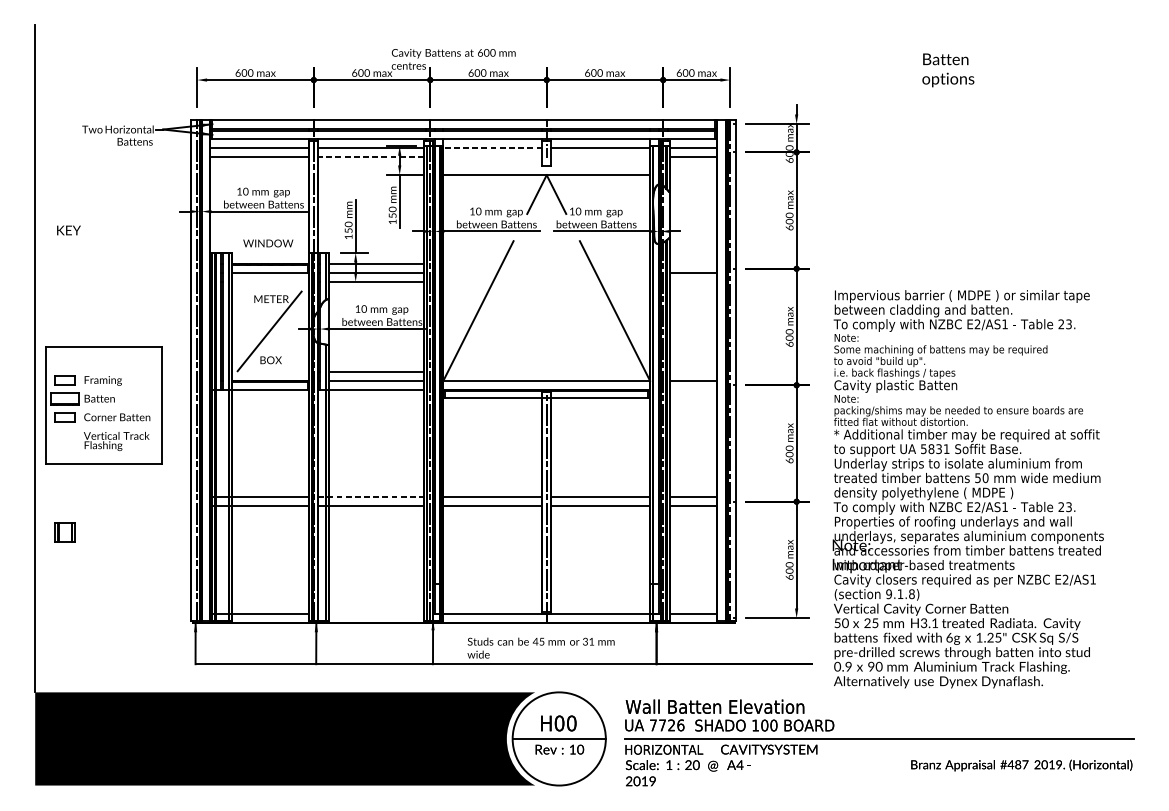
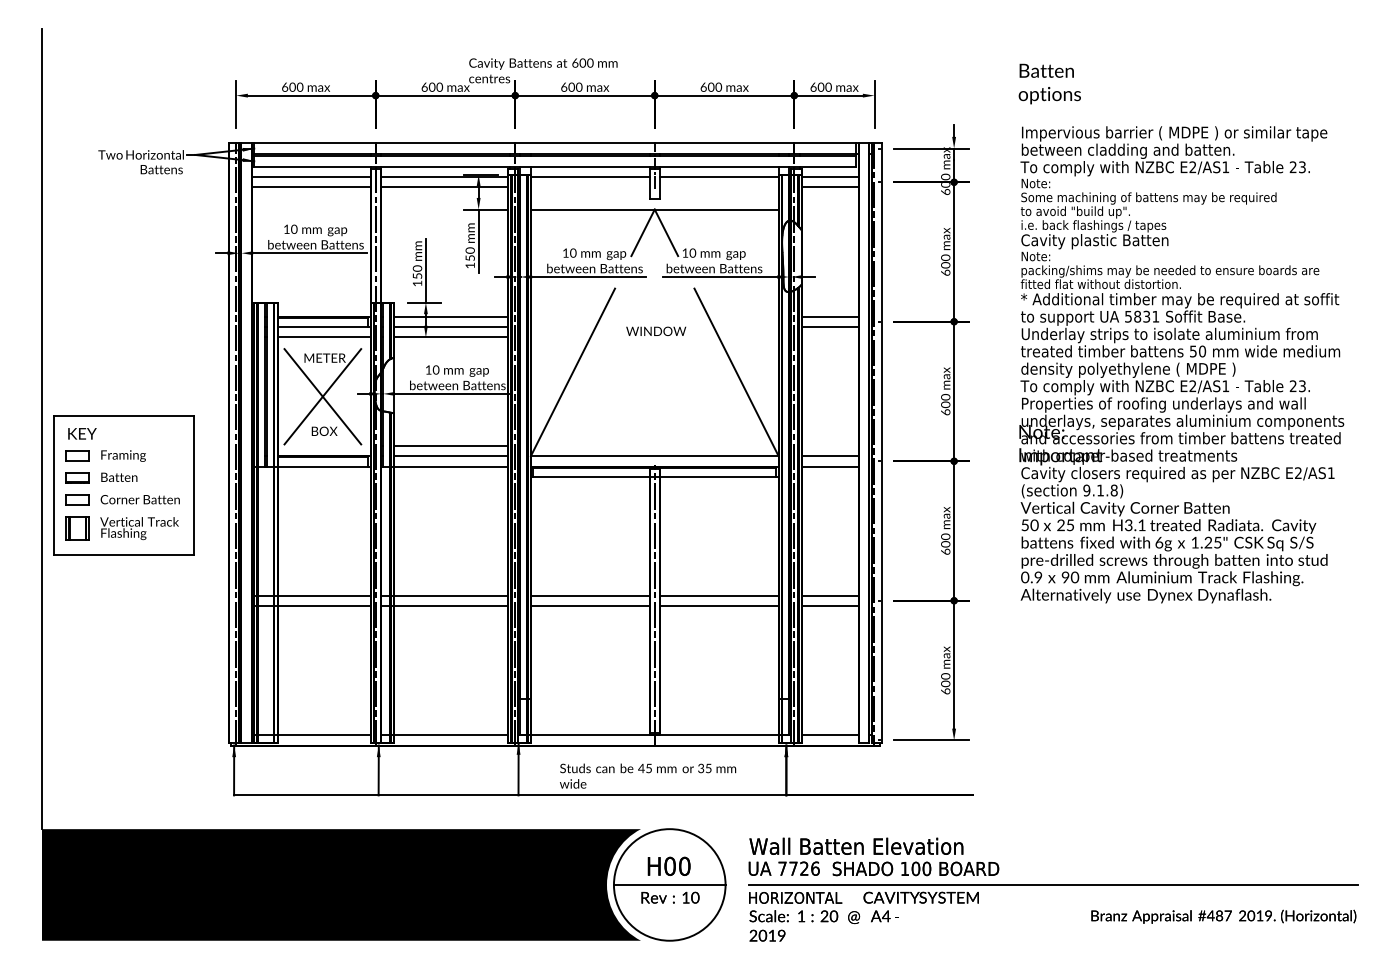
text: (948, 69) -> (1049, 83), moved
line: (492, 148) -> (589, 177), dashed -> solid
line: (370, 156) -> (443, 187), dashed -> solid
text: (69, 230) -> (82, 433), moved
text: (268, 242) -> (656, 330), moved
line: (692, 264) -> (829, 316), added
line: (270, 281) -> (323, 337), added
line: (269, 331) -> (322, 396), added
line: (692, 389) -> (829, 466), added
part: (64, 398) -> (77, 477), size x0.71
text: (968, 488) -> (1181, 364), moved
line: (371, 497) -> (444, 595), dashed -> solid
part: (64, 532) -> (77, 528), moved
line: (370, 614) -> (443, 735), added
text: (591, 641) -> (708, 768), 31 -> 35

